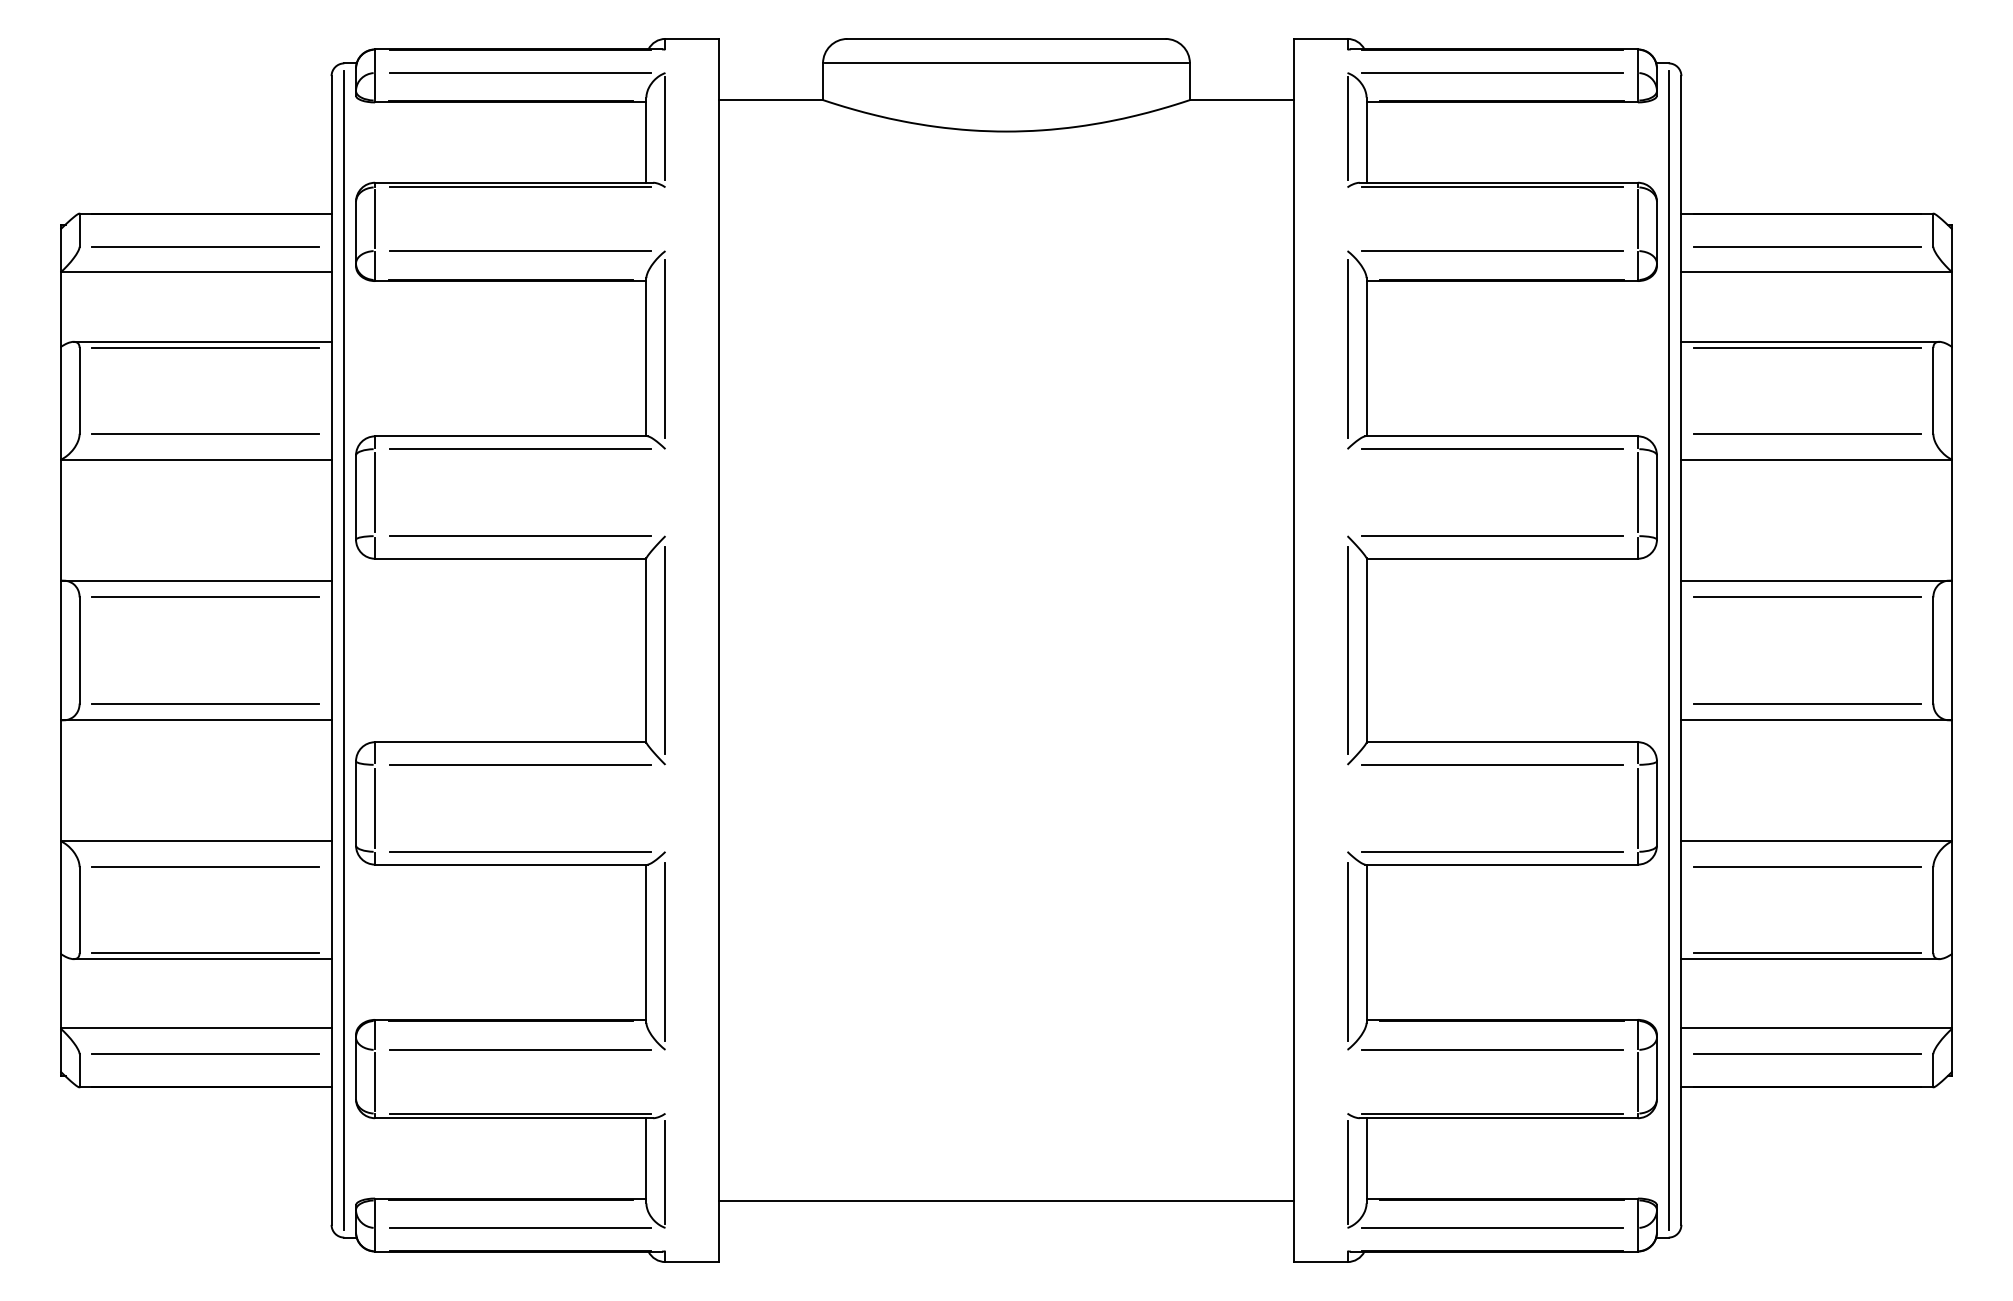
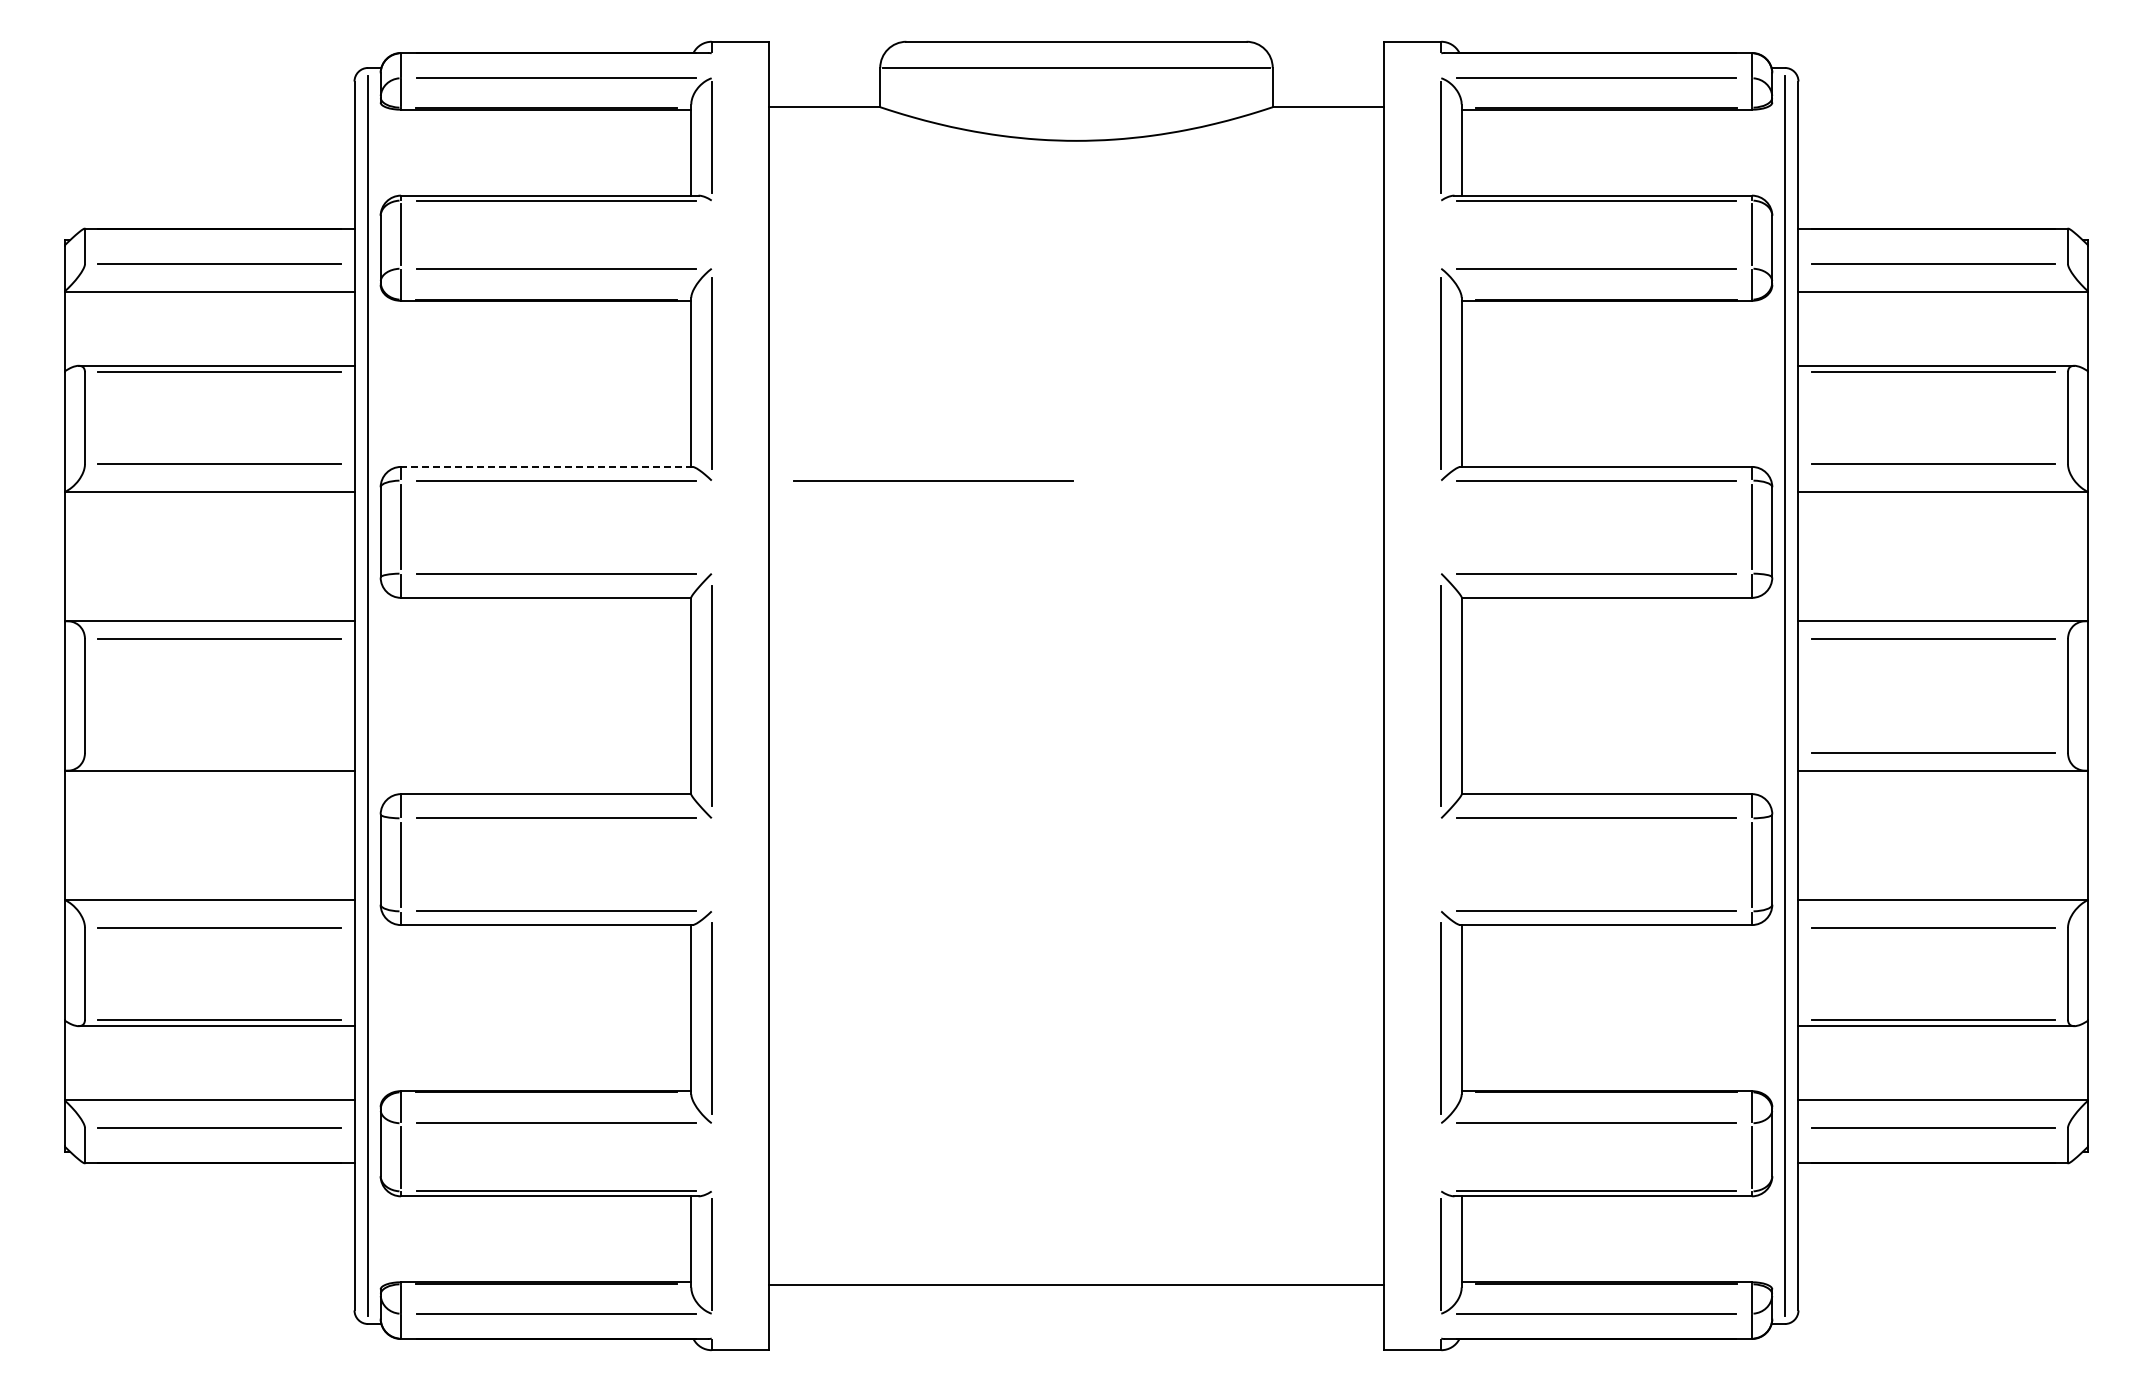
line: (511, 435) -> (546, 466), solid -> dashed
line: (872, 449) -> (933, 480), added
line: (205, 703) -> (219, 752), removed

